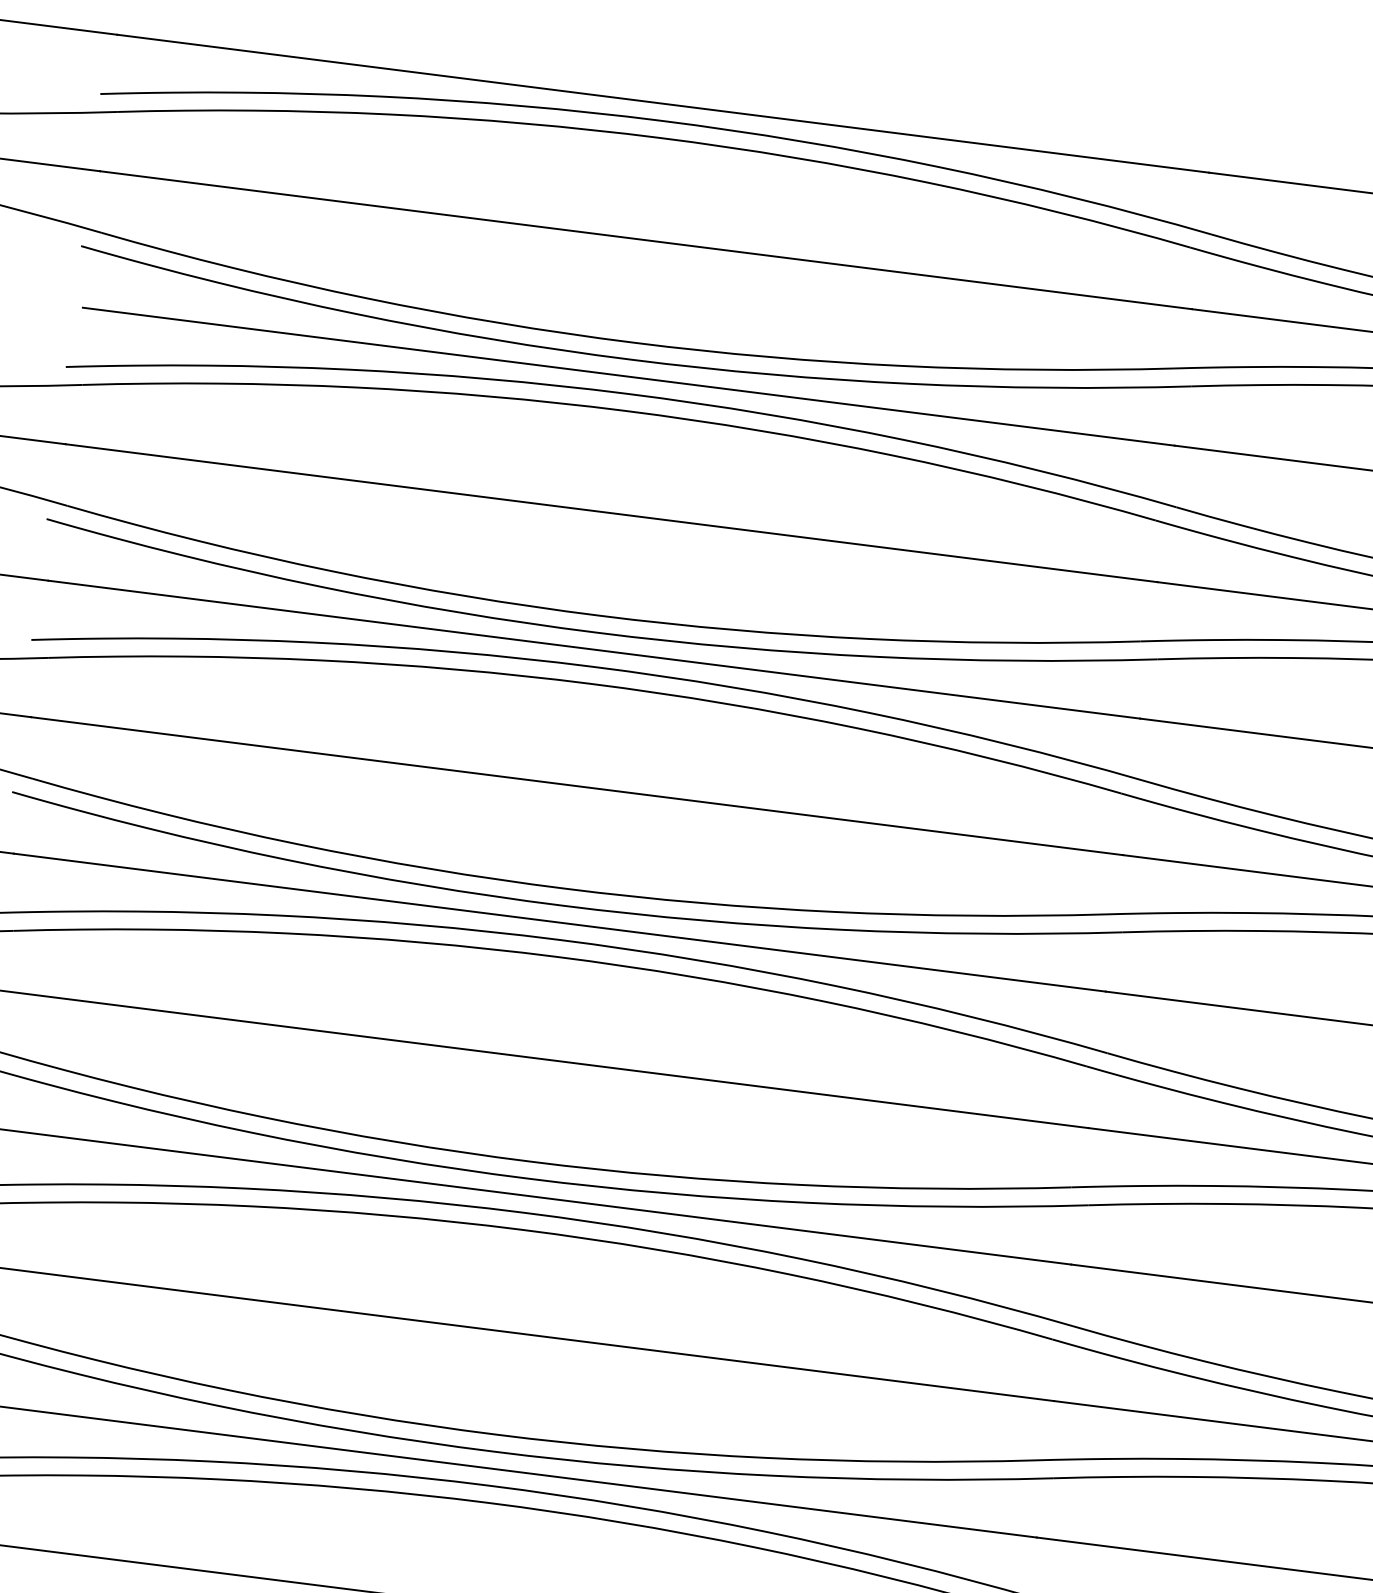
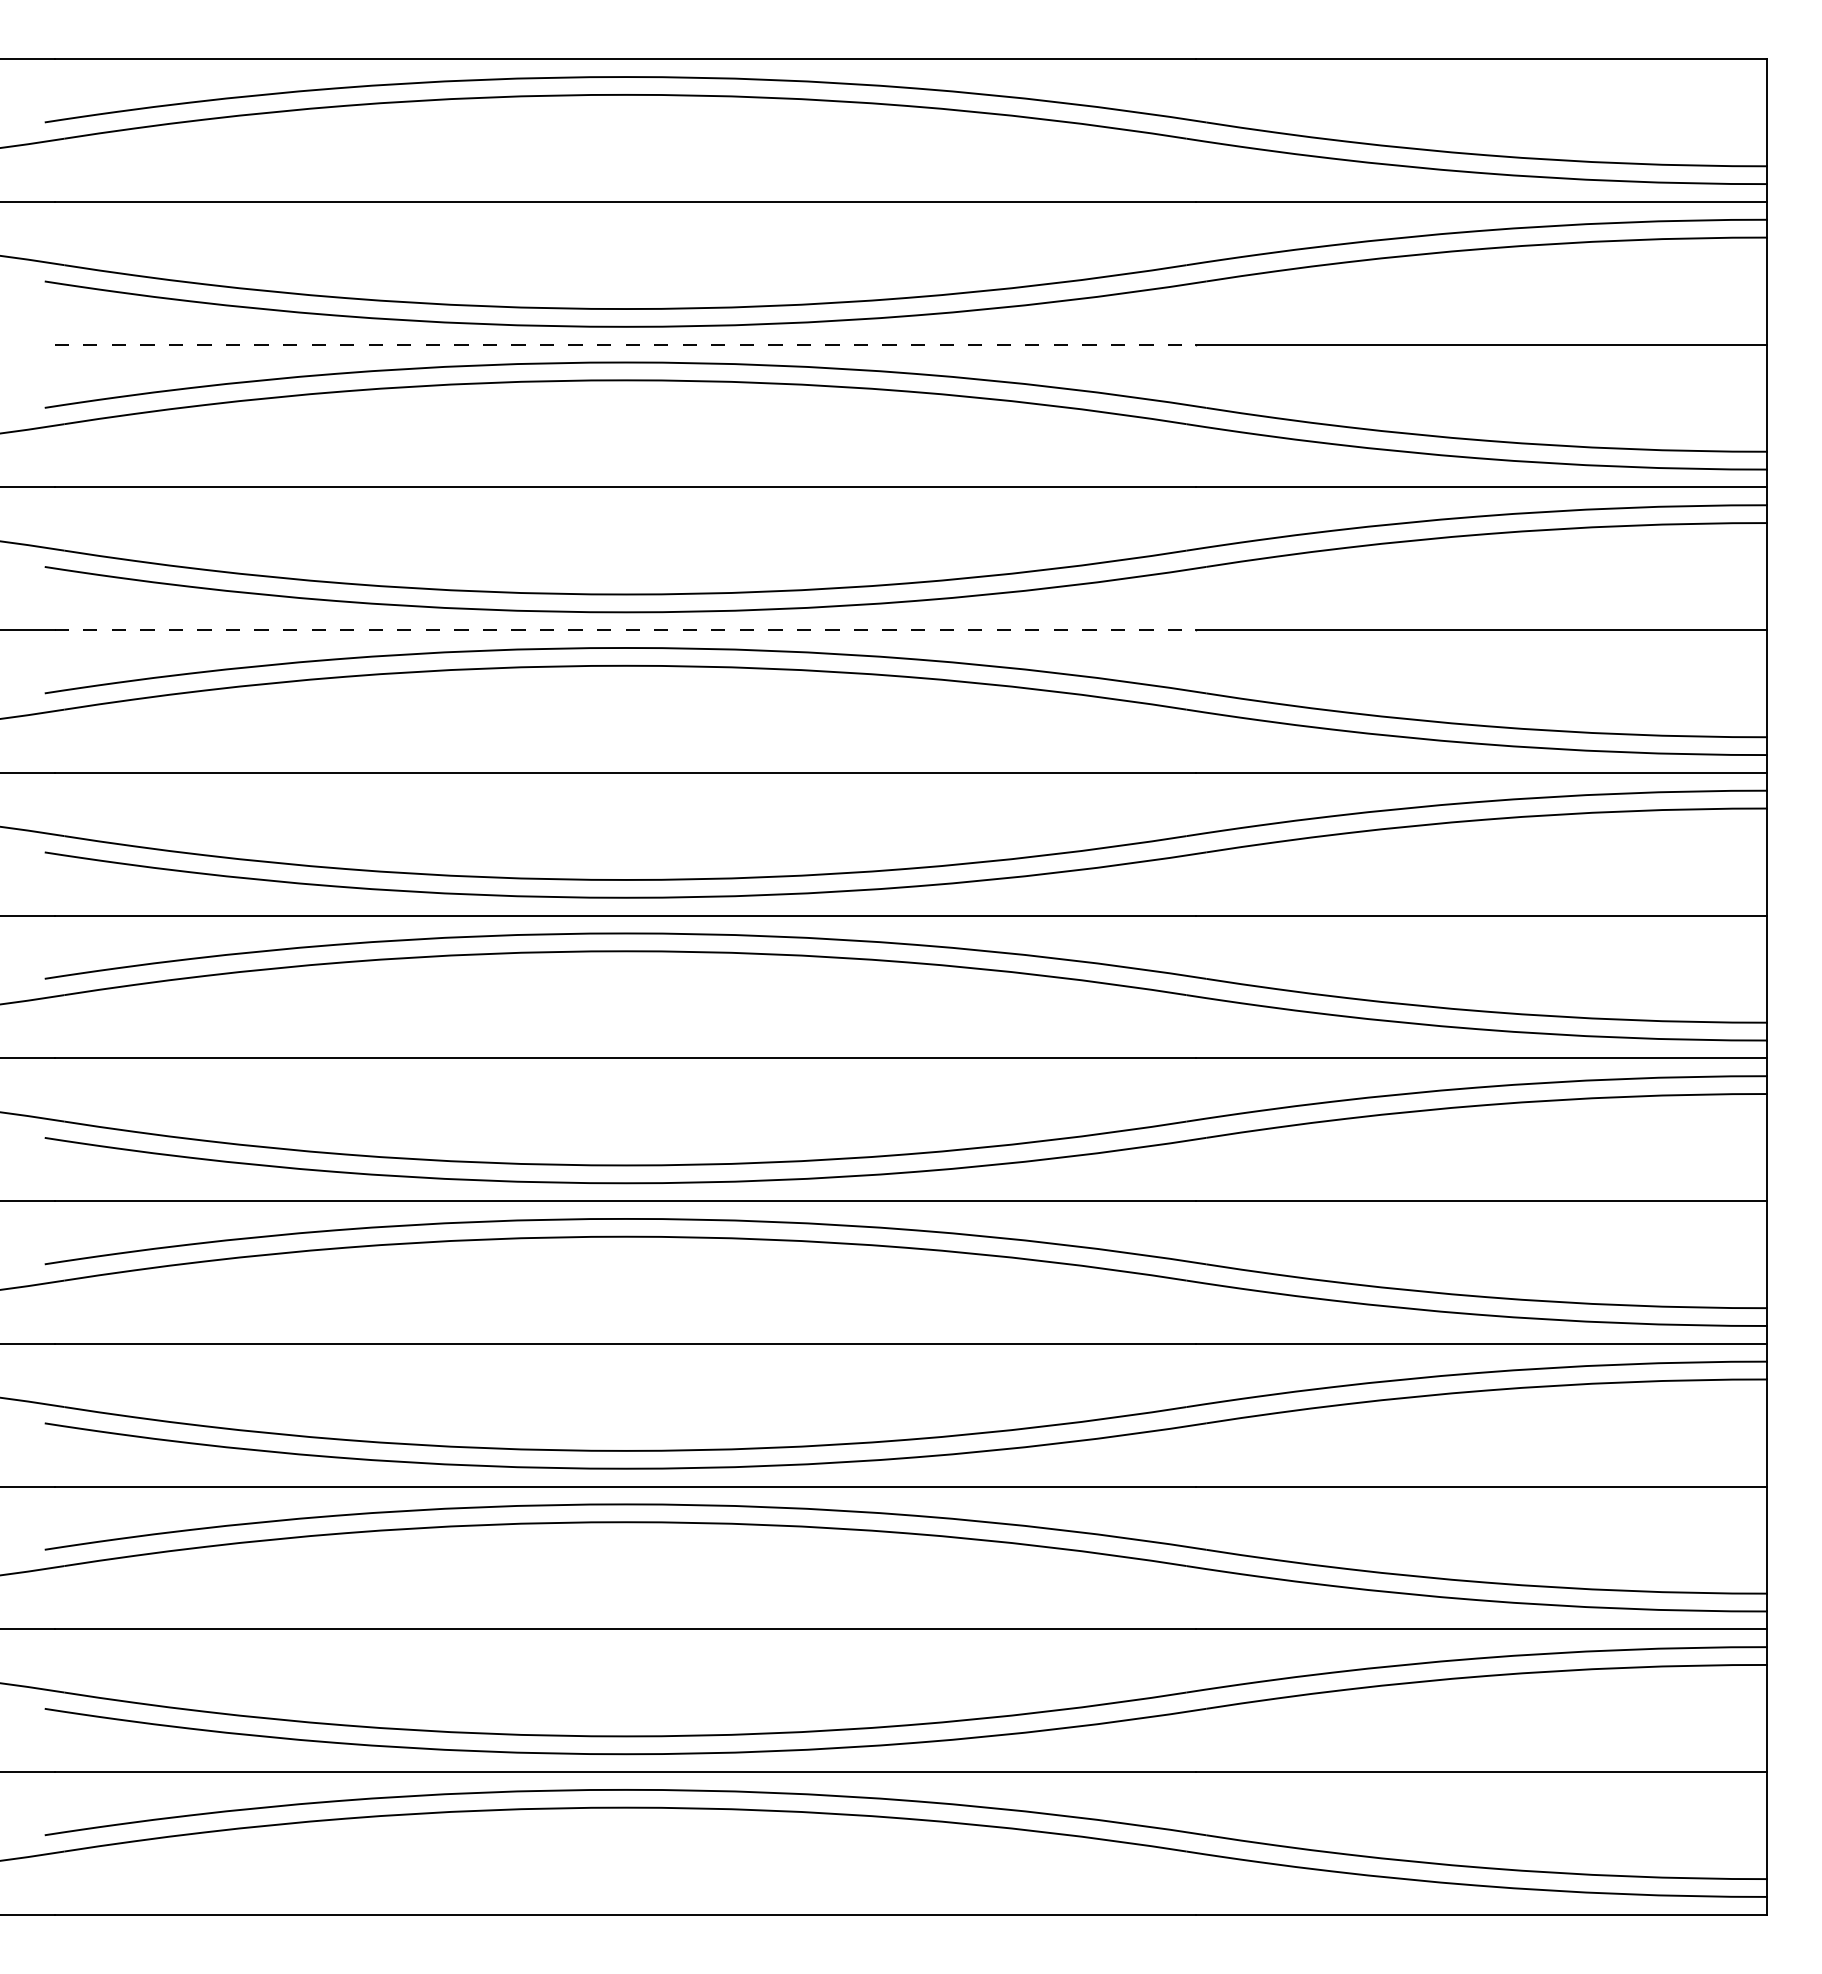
line: (628, 376) -> (625, 344), solid -> dashed
line: (594, 649) -> (625, 630), solid -> dashed

